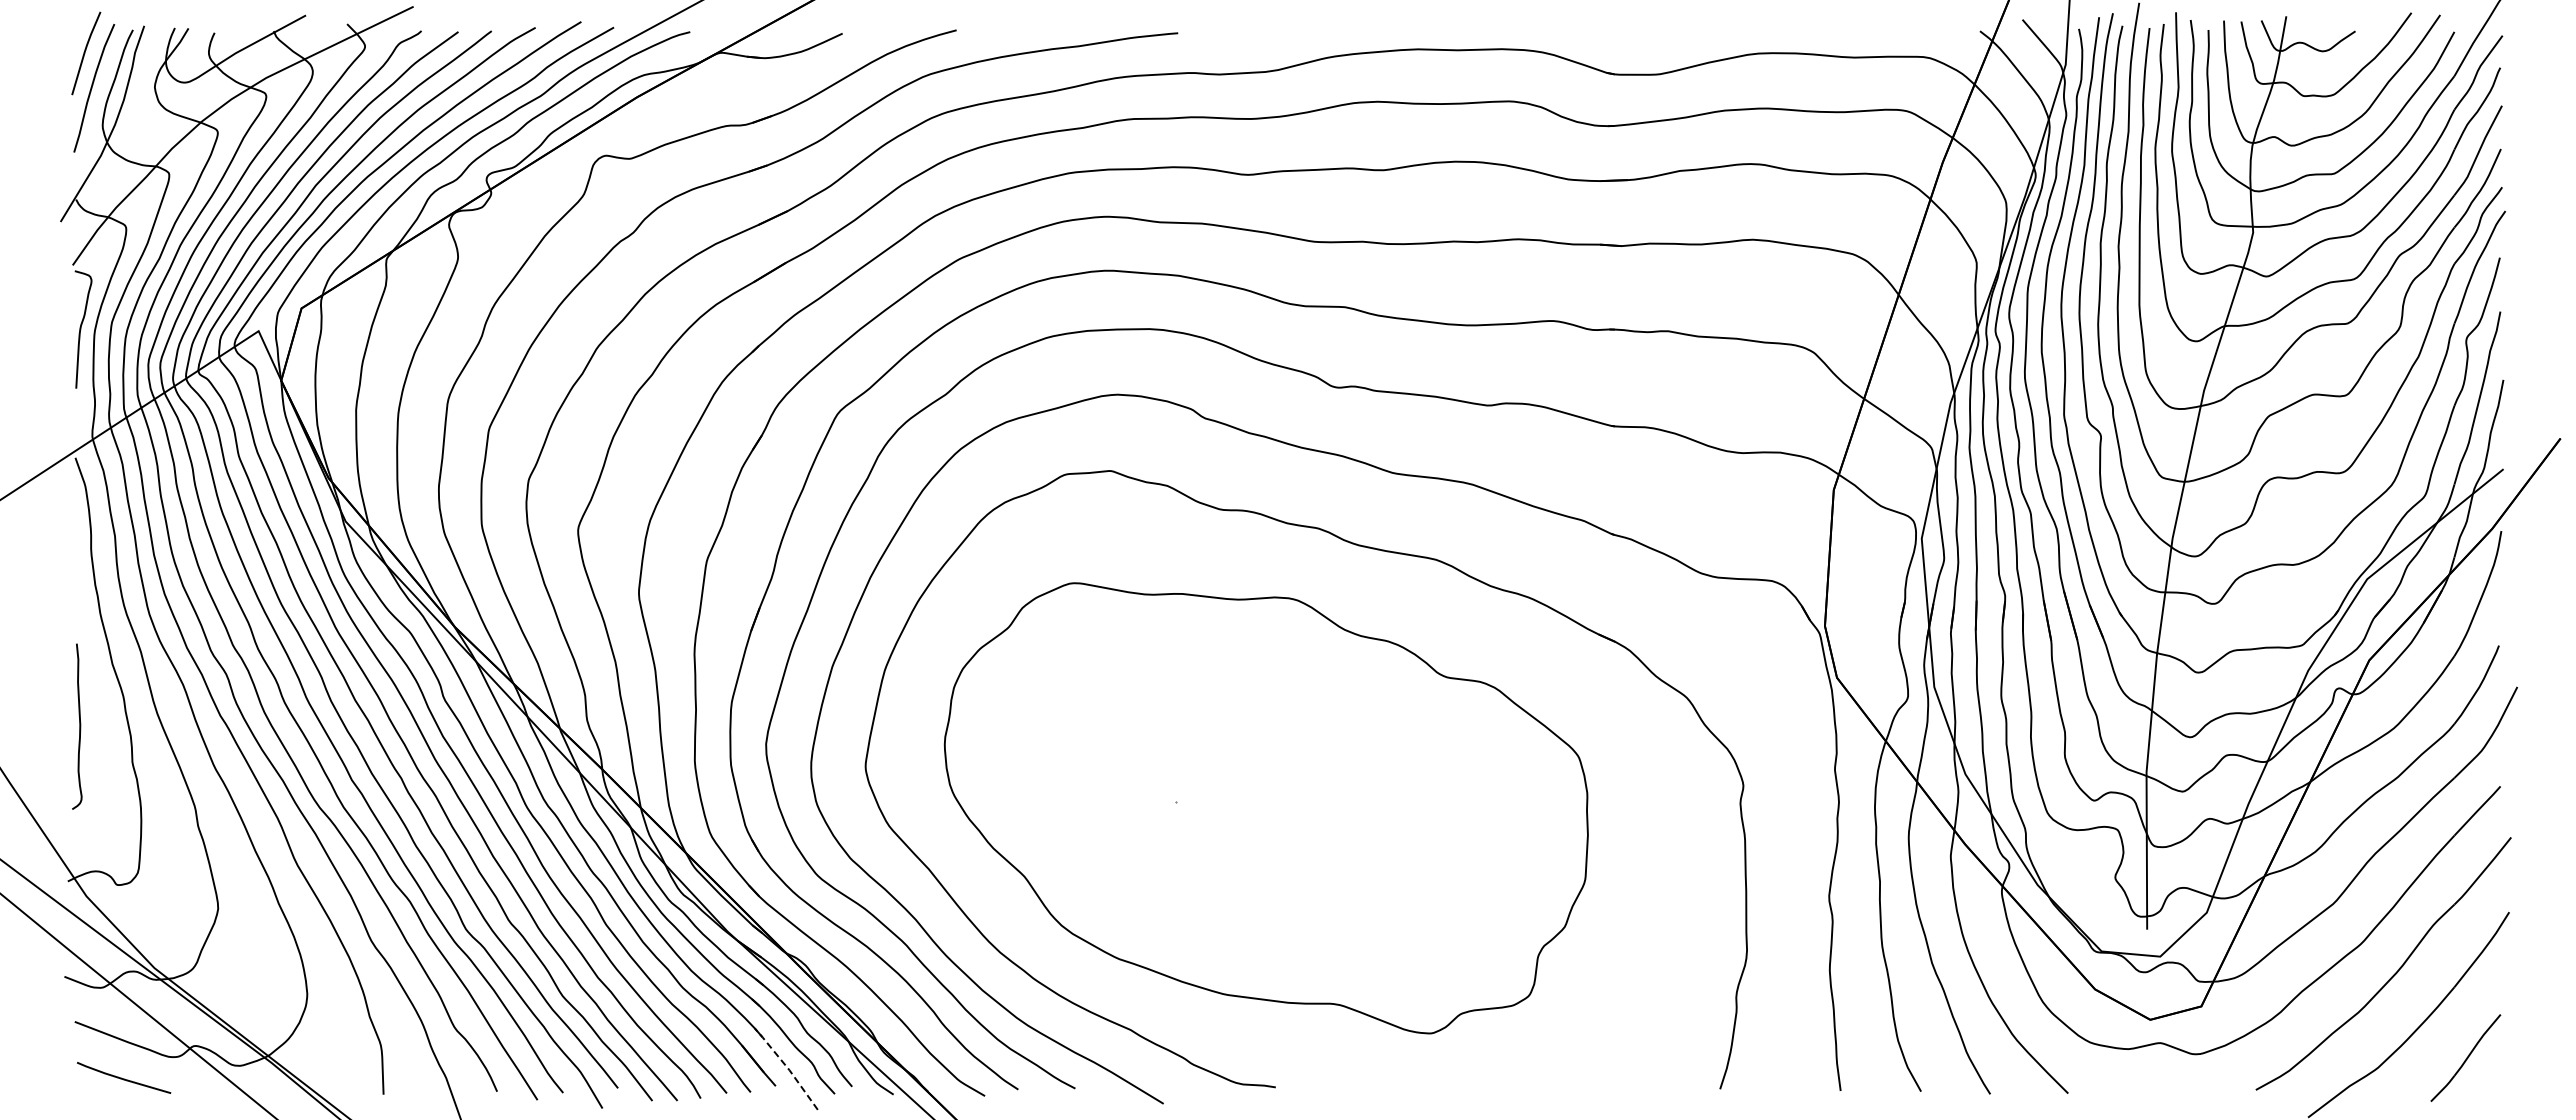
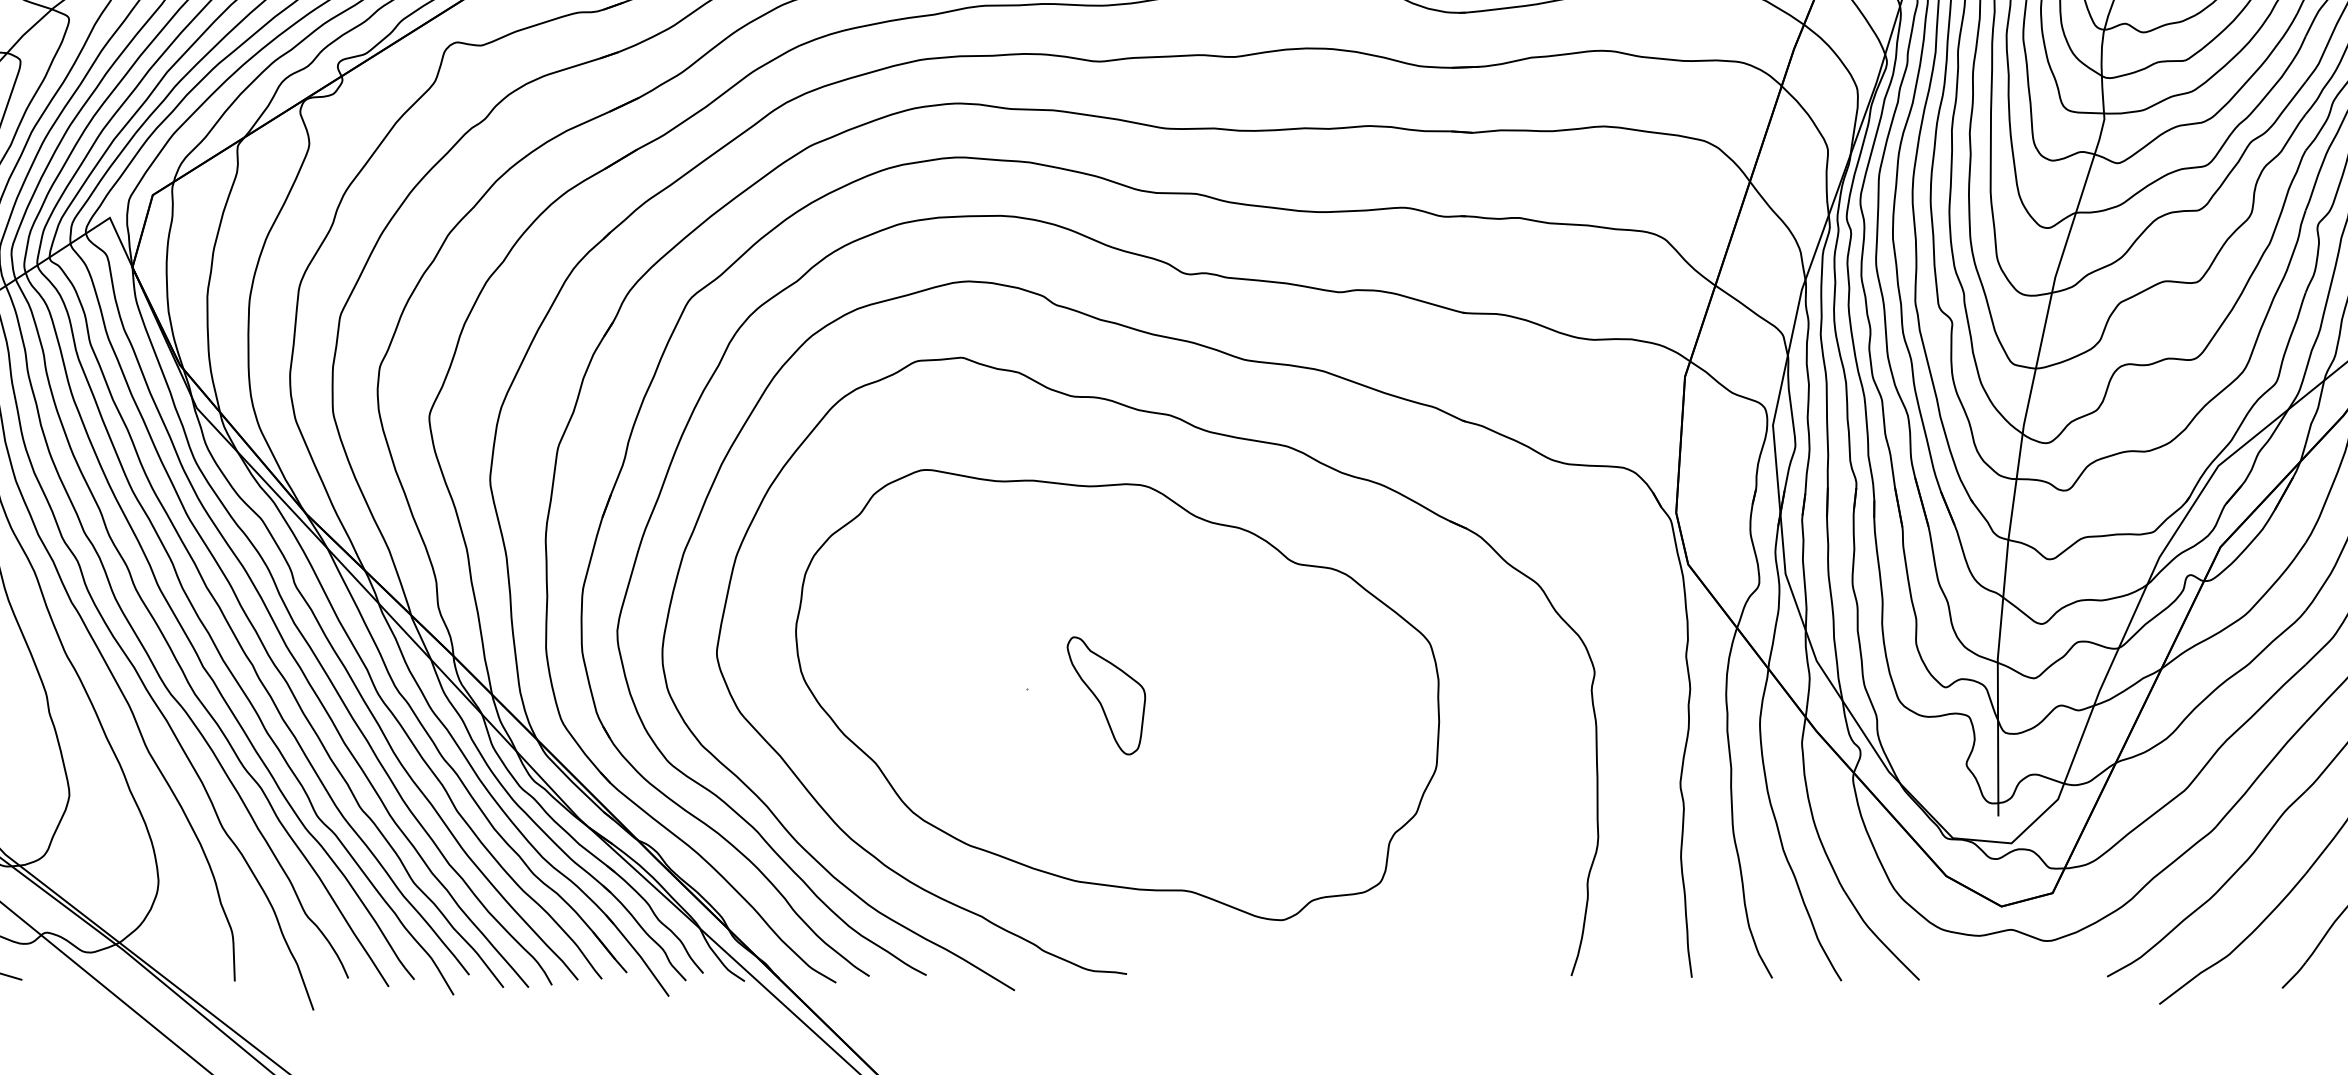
part: (1254, 808) -> (1105, 695), added
line: (787, 1067) -> (638, 954), dashed -> solid

